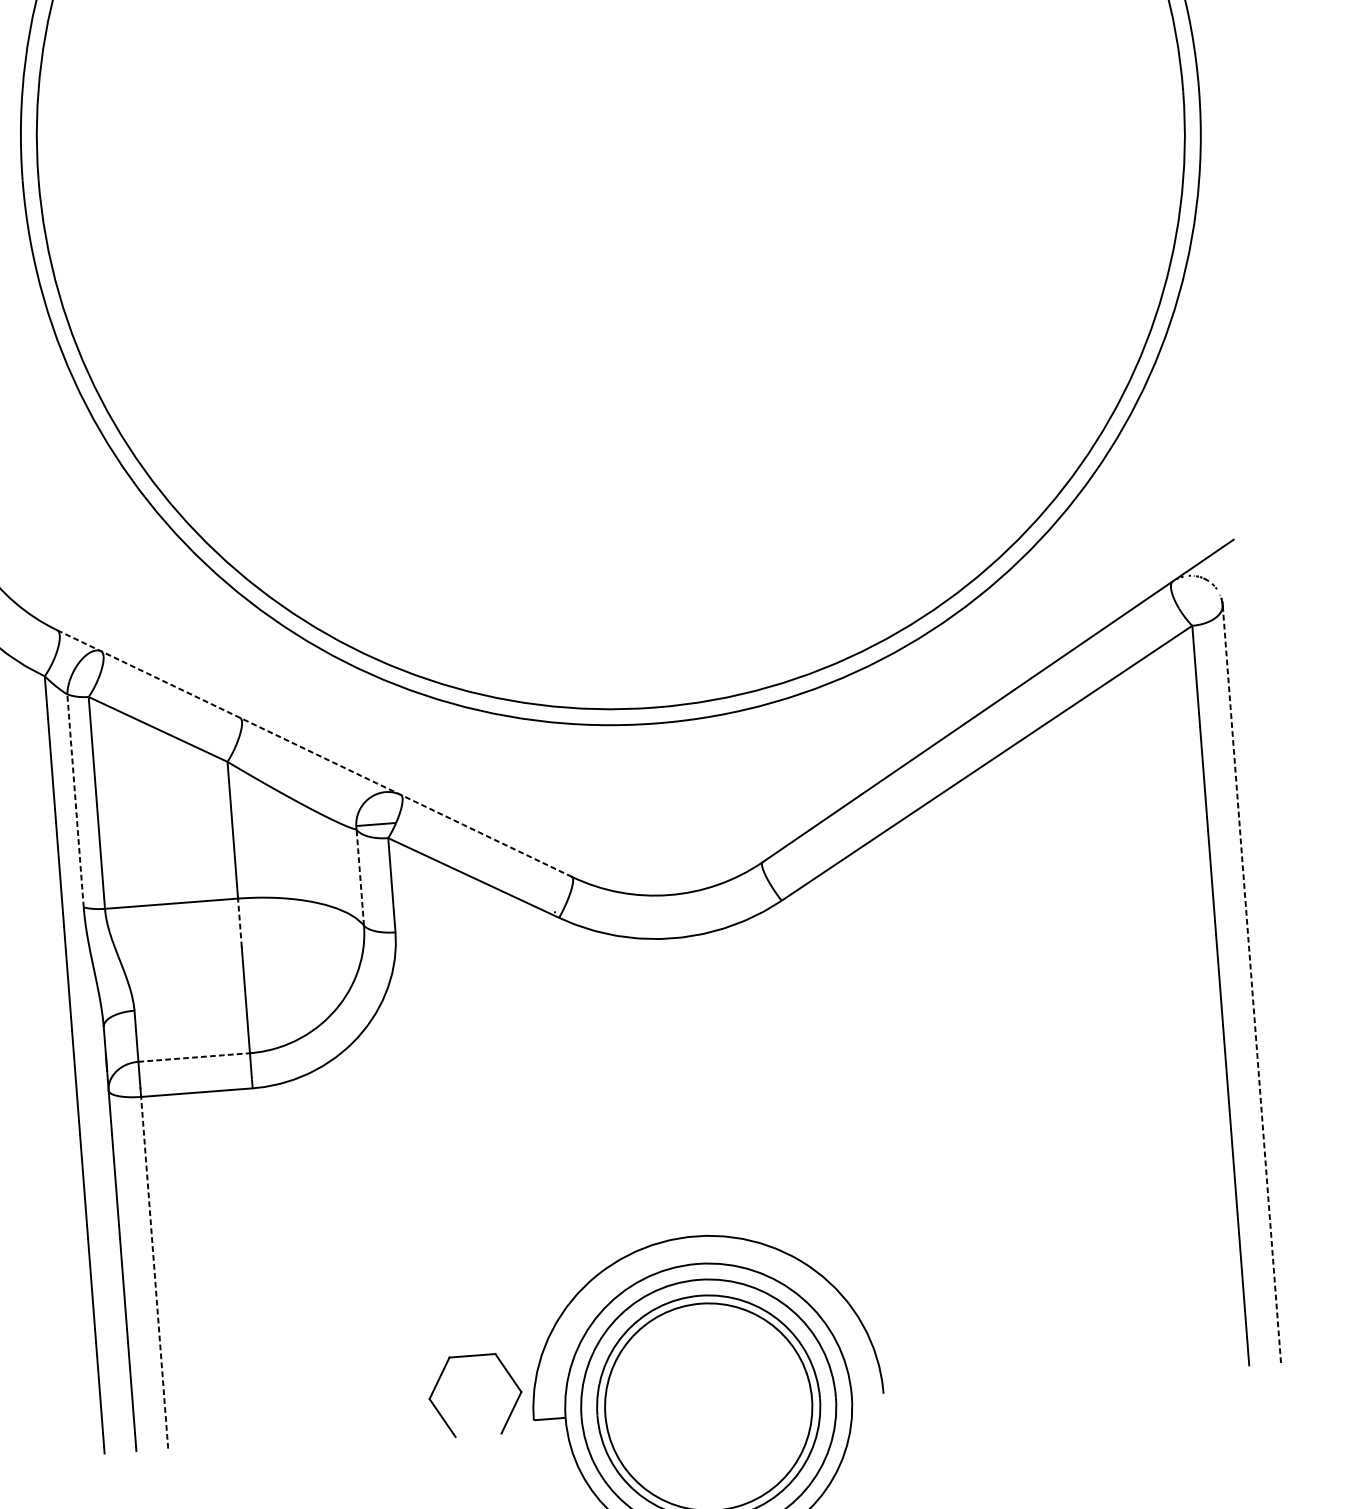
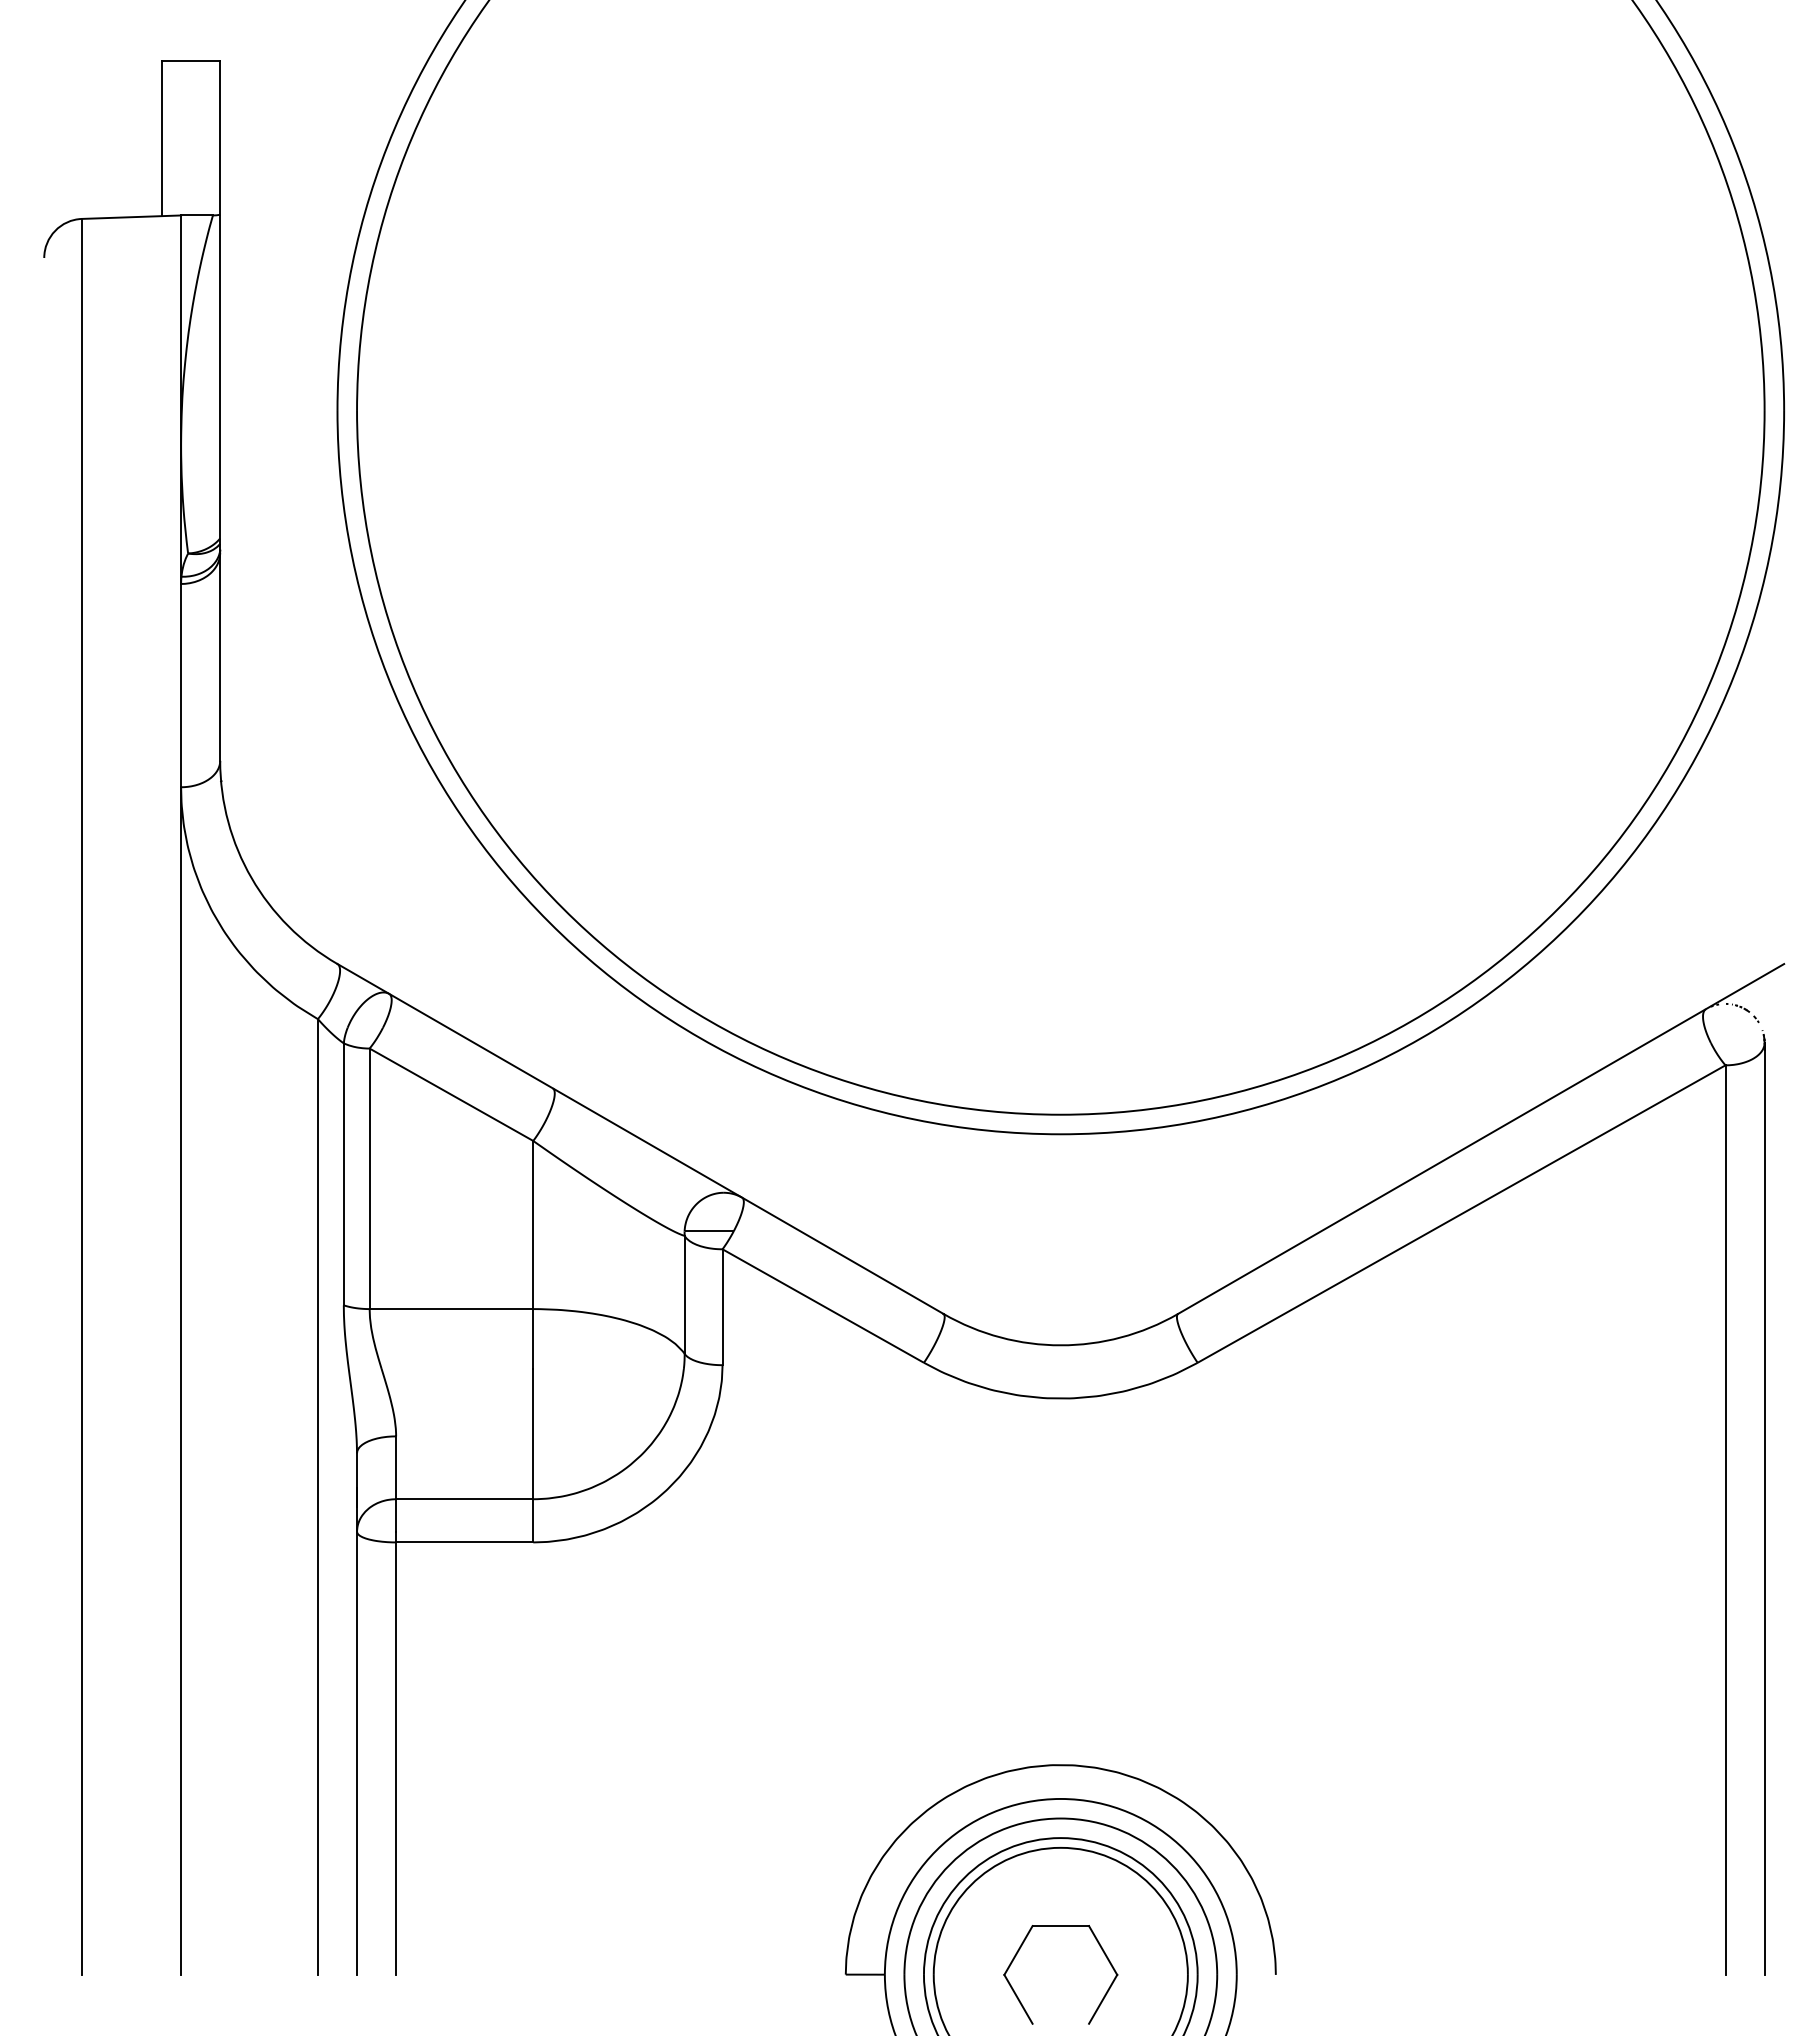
line: (314, 753) -> (640, 1138), dashed -> solid
line: (75, 800) -> (343, 1173), dashed -> solid
line: (360, 877) -> (684, 1294), dashed -> solid
line: (240, 923) -> (533, 1339), dashed -> solid
line: (1251, 984) -> (1764, 1509), dashed -> solid
line: (194, 1057) -> (464, 1499), dashed -> solid
line: (154, 1272) -> (396, 1758), dashed -> solid
part: (441, 1377) -> (1020, 1949), moved

